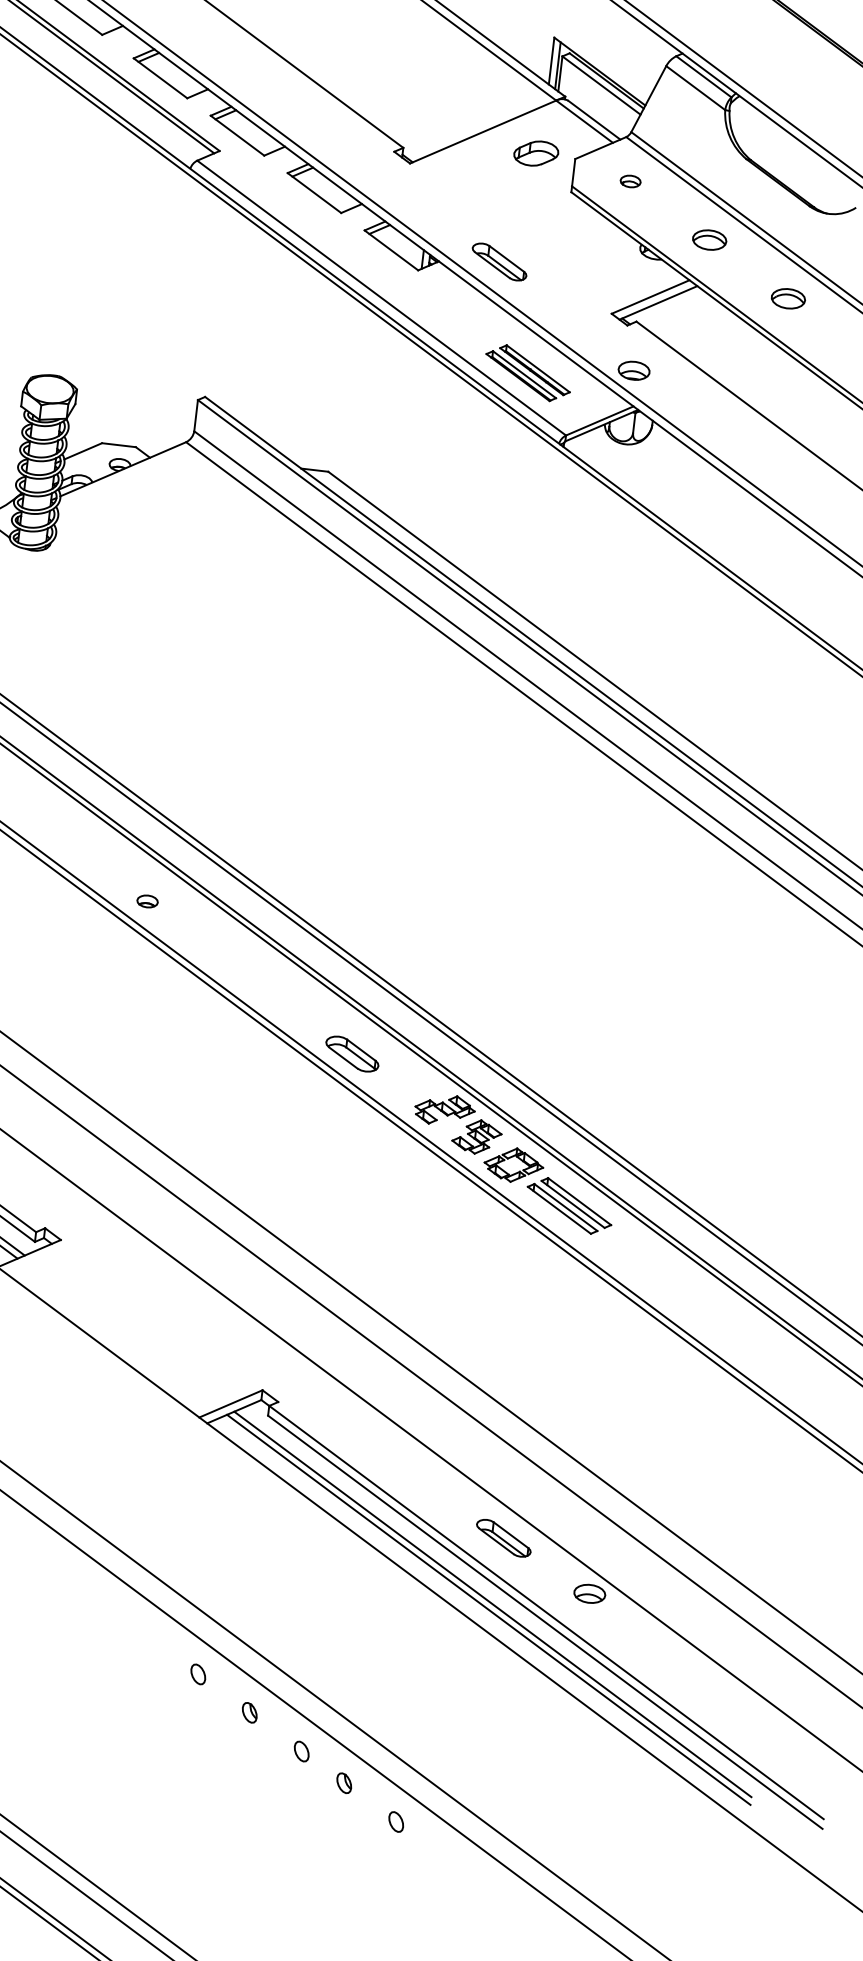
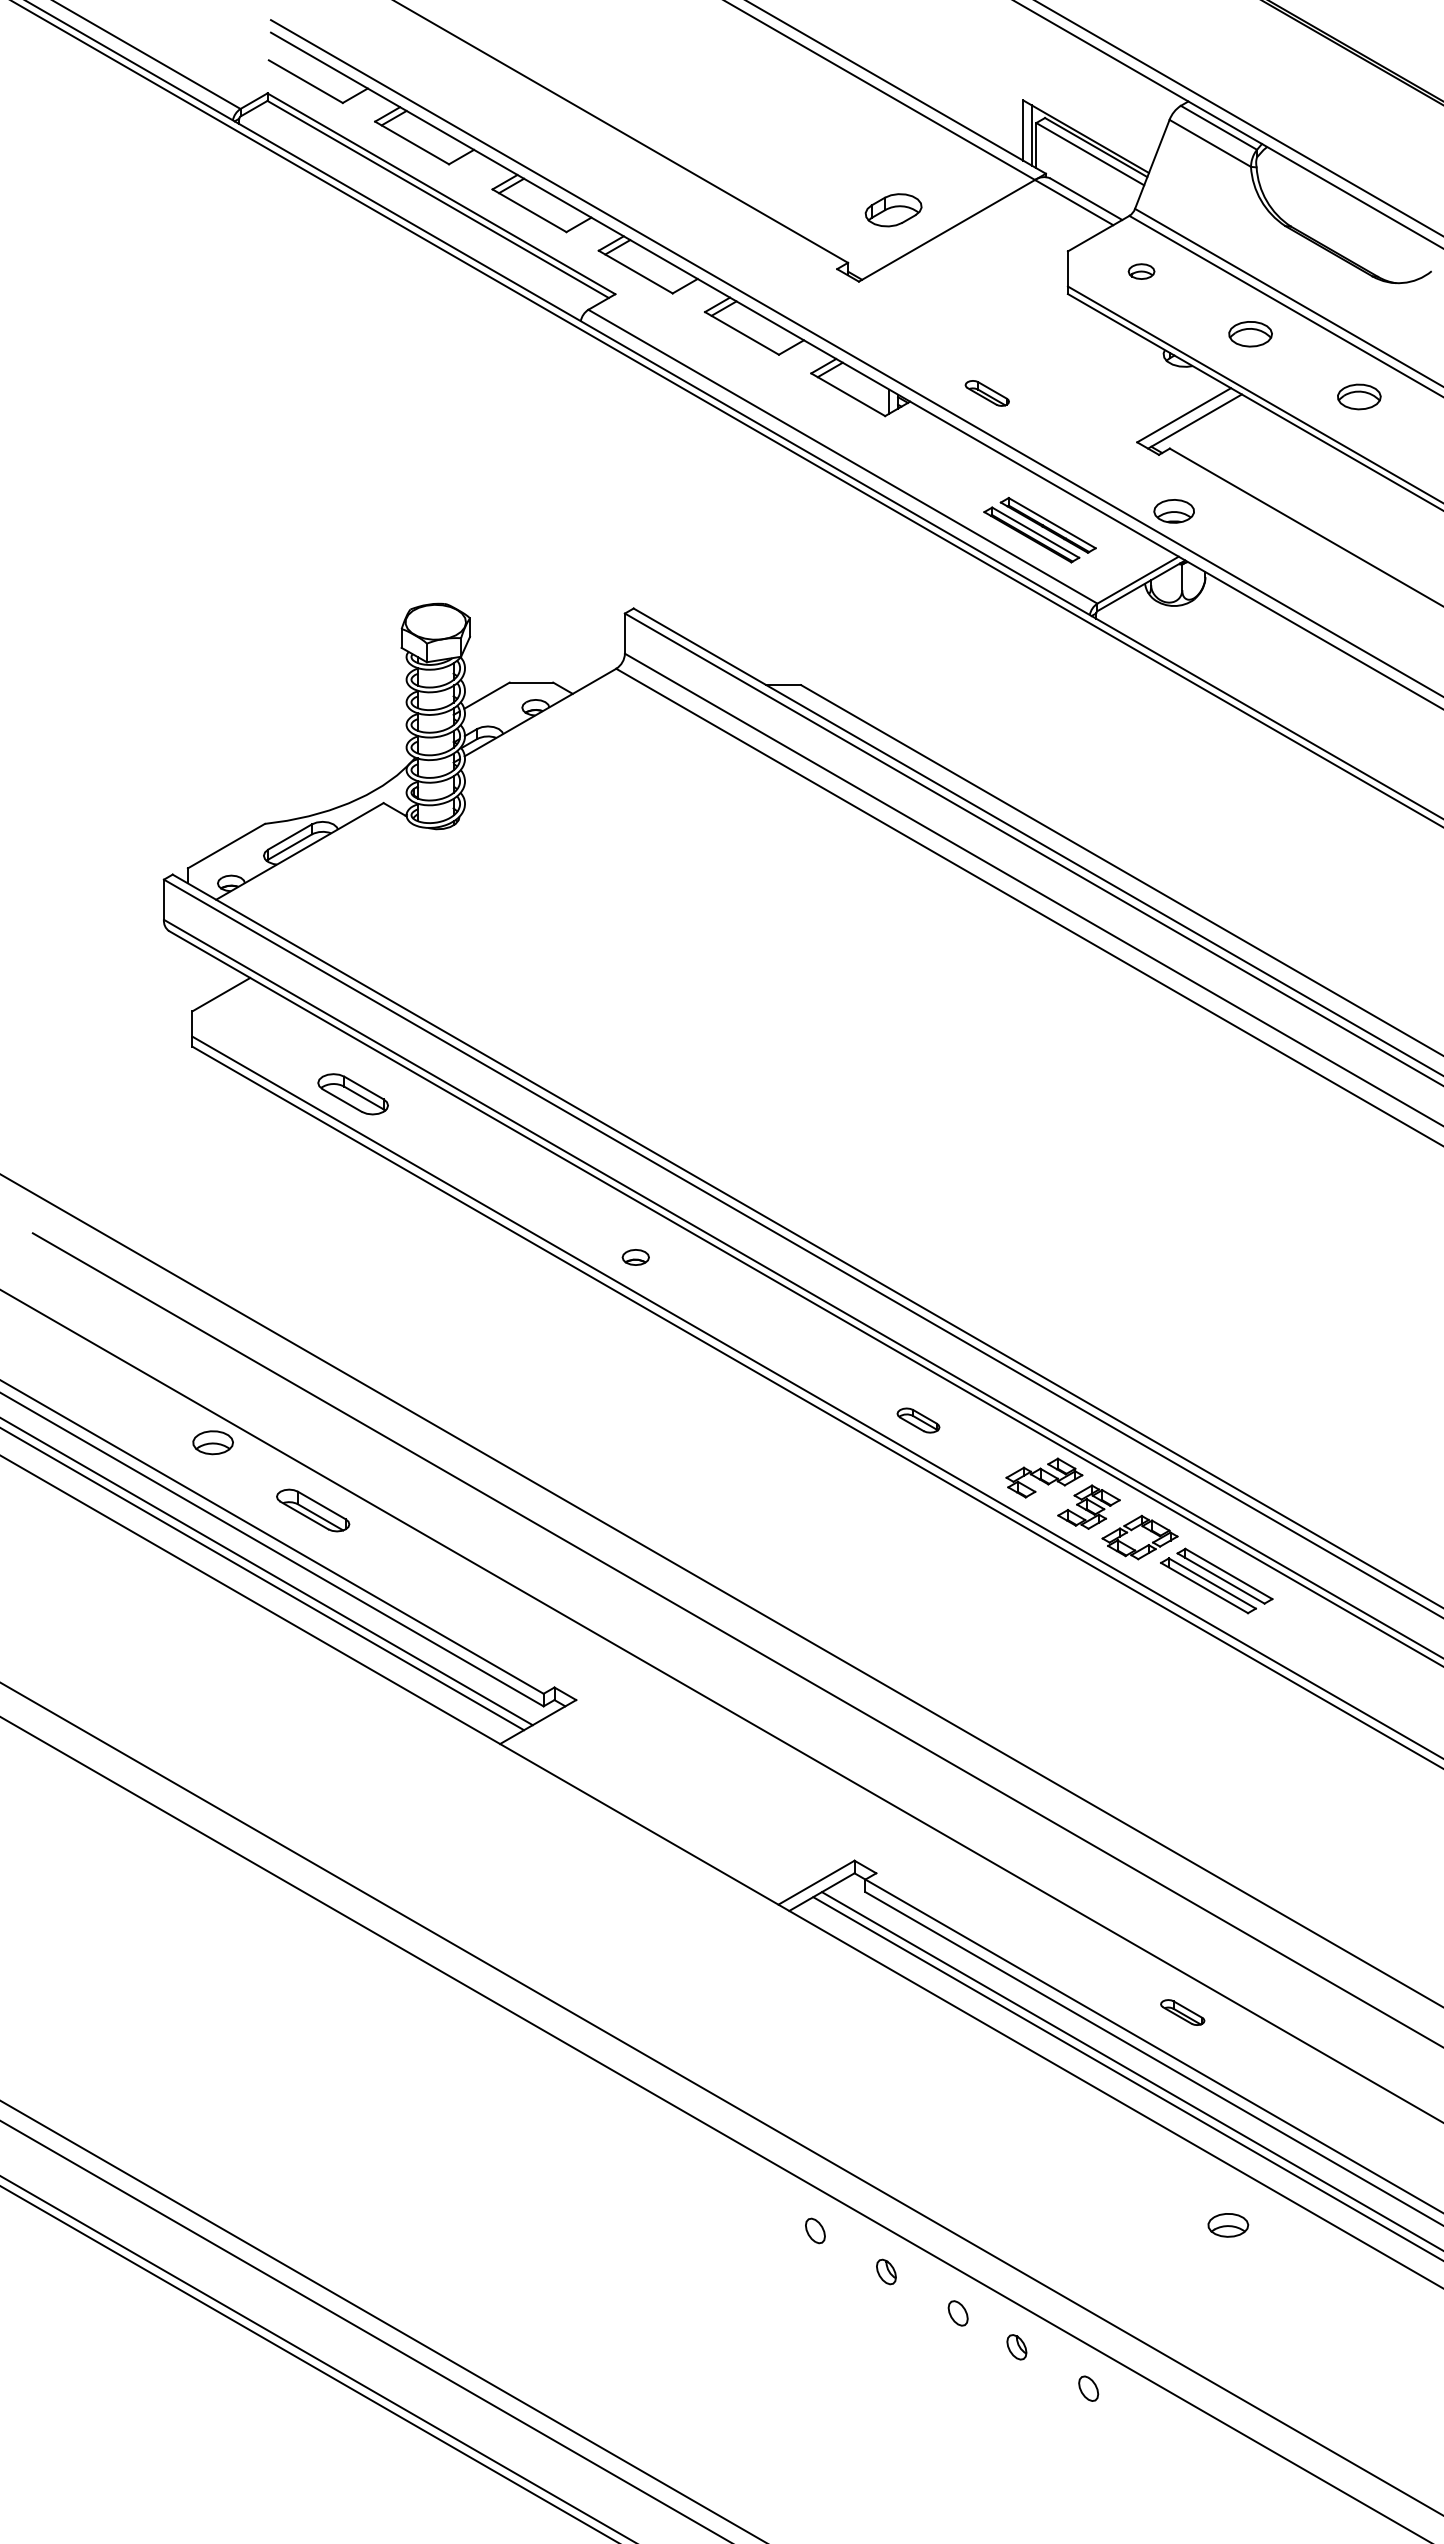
part: (536, 153) -> (893, 210), moved
part: (499, 262) -> (987, 393), size x0.6
part: (352, 1053) -> (918, 1420), size x0.6
part: (503, 1538) -> (1182, 2012), size x0.6
part: (589, 1594) -> (1228, 2225), moved

